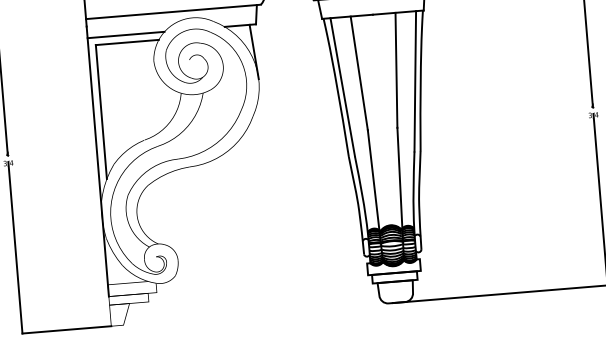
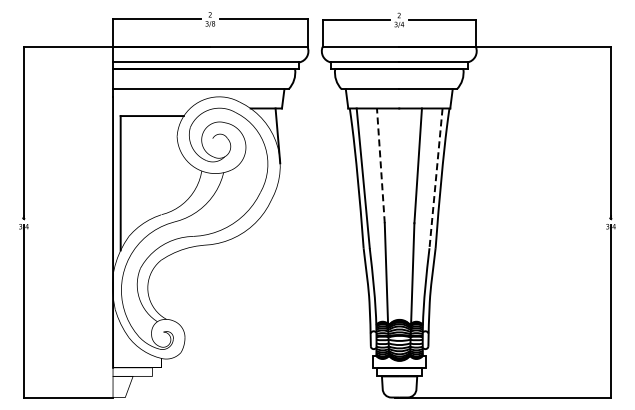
line: (125, 35) -> (151, 108), removed
line: (358, 73) -> (380, 165), solid -> dashed
line: (414, 81) -> (435, 178), solid -> dashed

